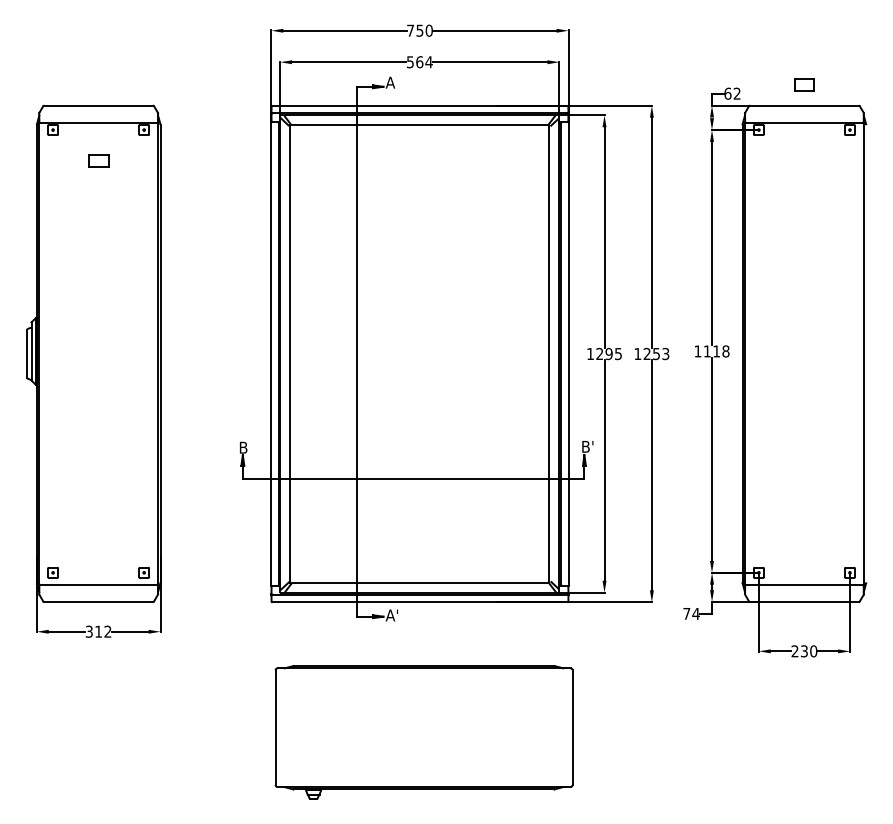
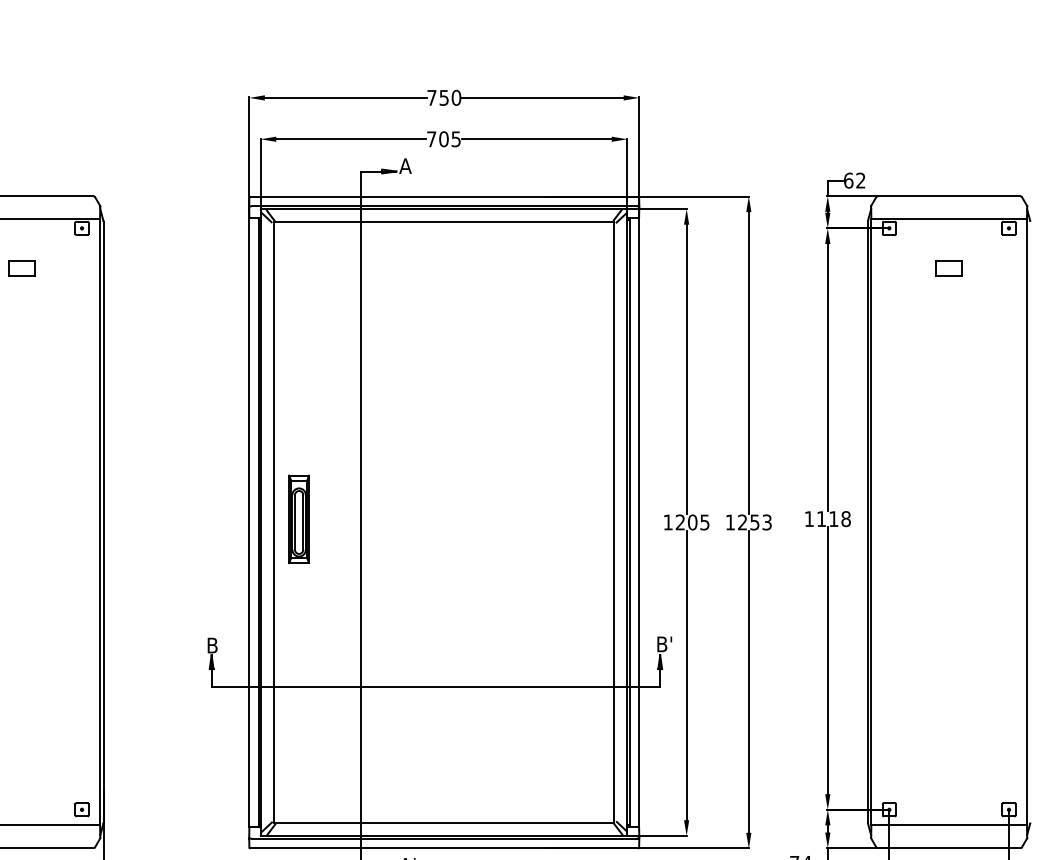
text: (419, 62) -> (443, 139), 564 -> 705
part: (804, 84) -> (949, 268), moved
part: (309, 351) -> (299, 519), added
text: (608, 354) -> (691, 523), 1295 -> 1205

